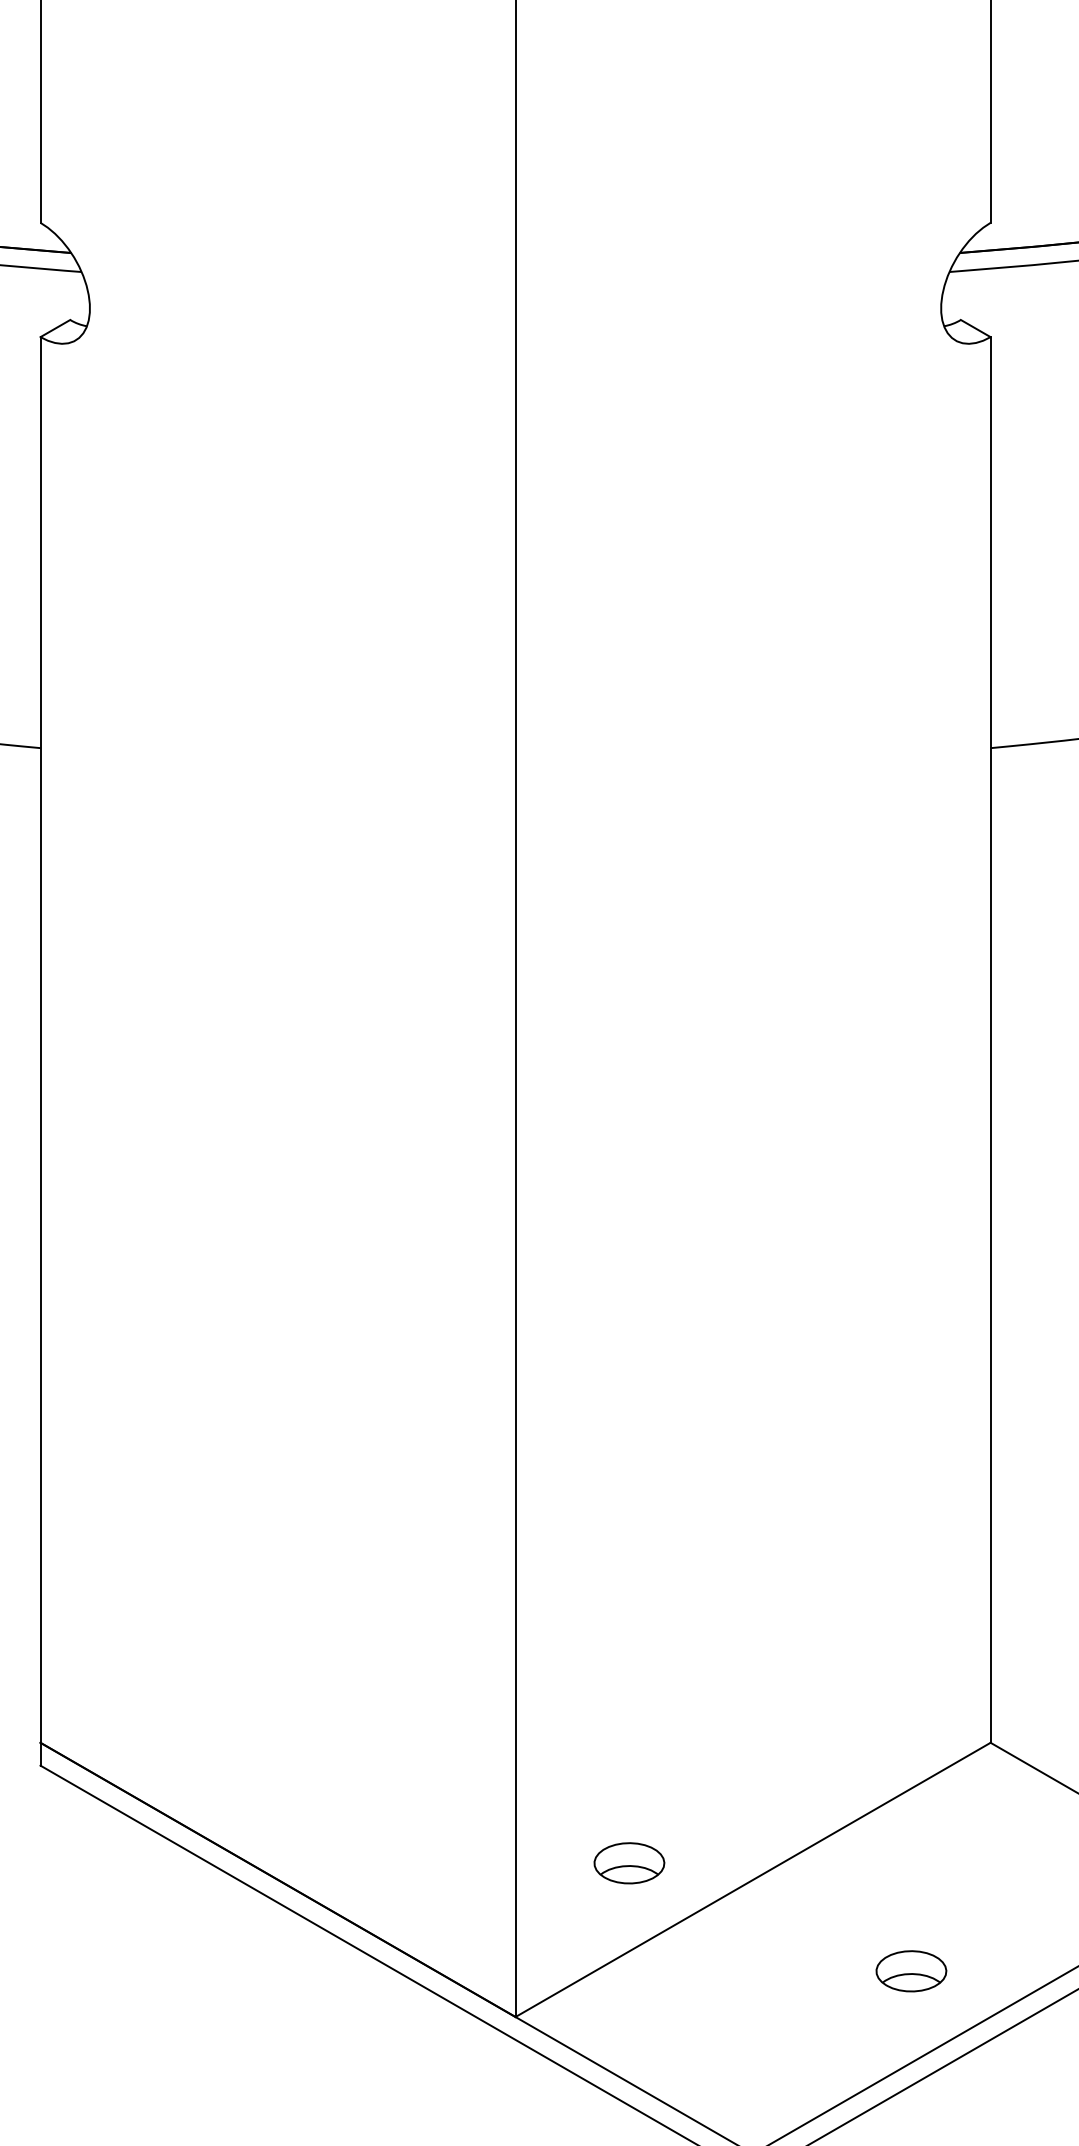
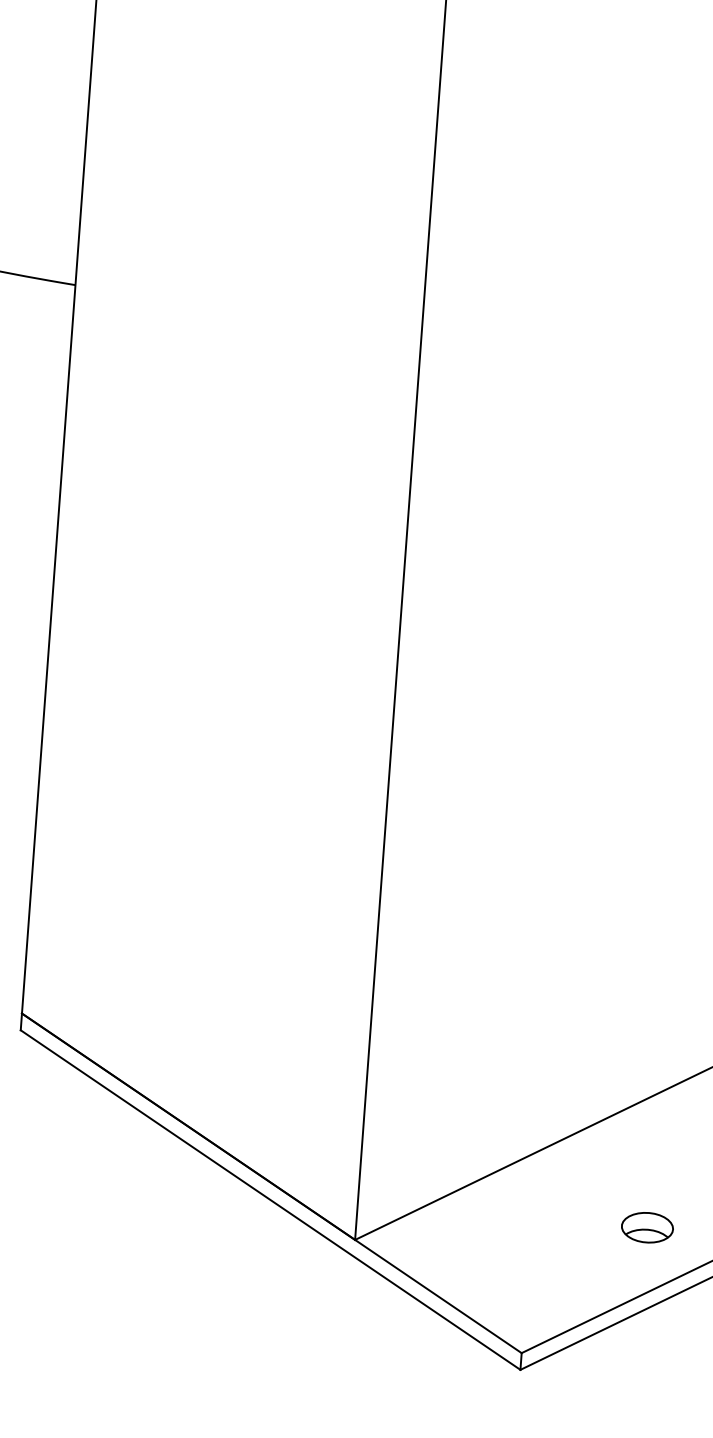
part: (629, 1863) -> (446, 1133), removed

